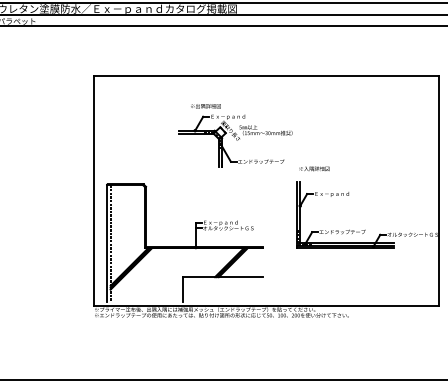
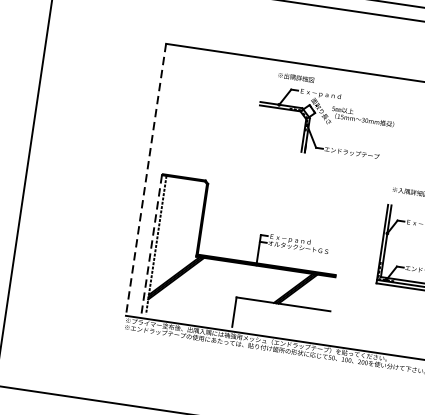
part: (235, 135) -> (326, 117), moved
line: (94, 191) -> (146, 180), solid -> dashed
line: (106, 244) -> (151, 245), solid -> dashed

